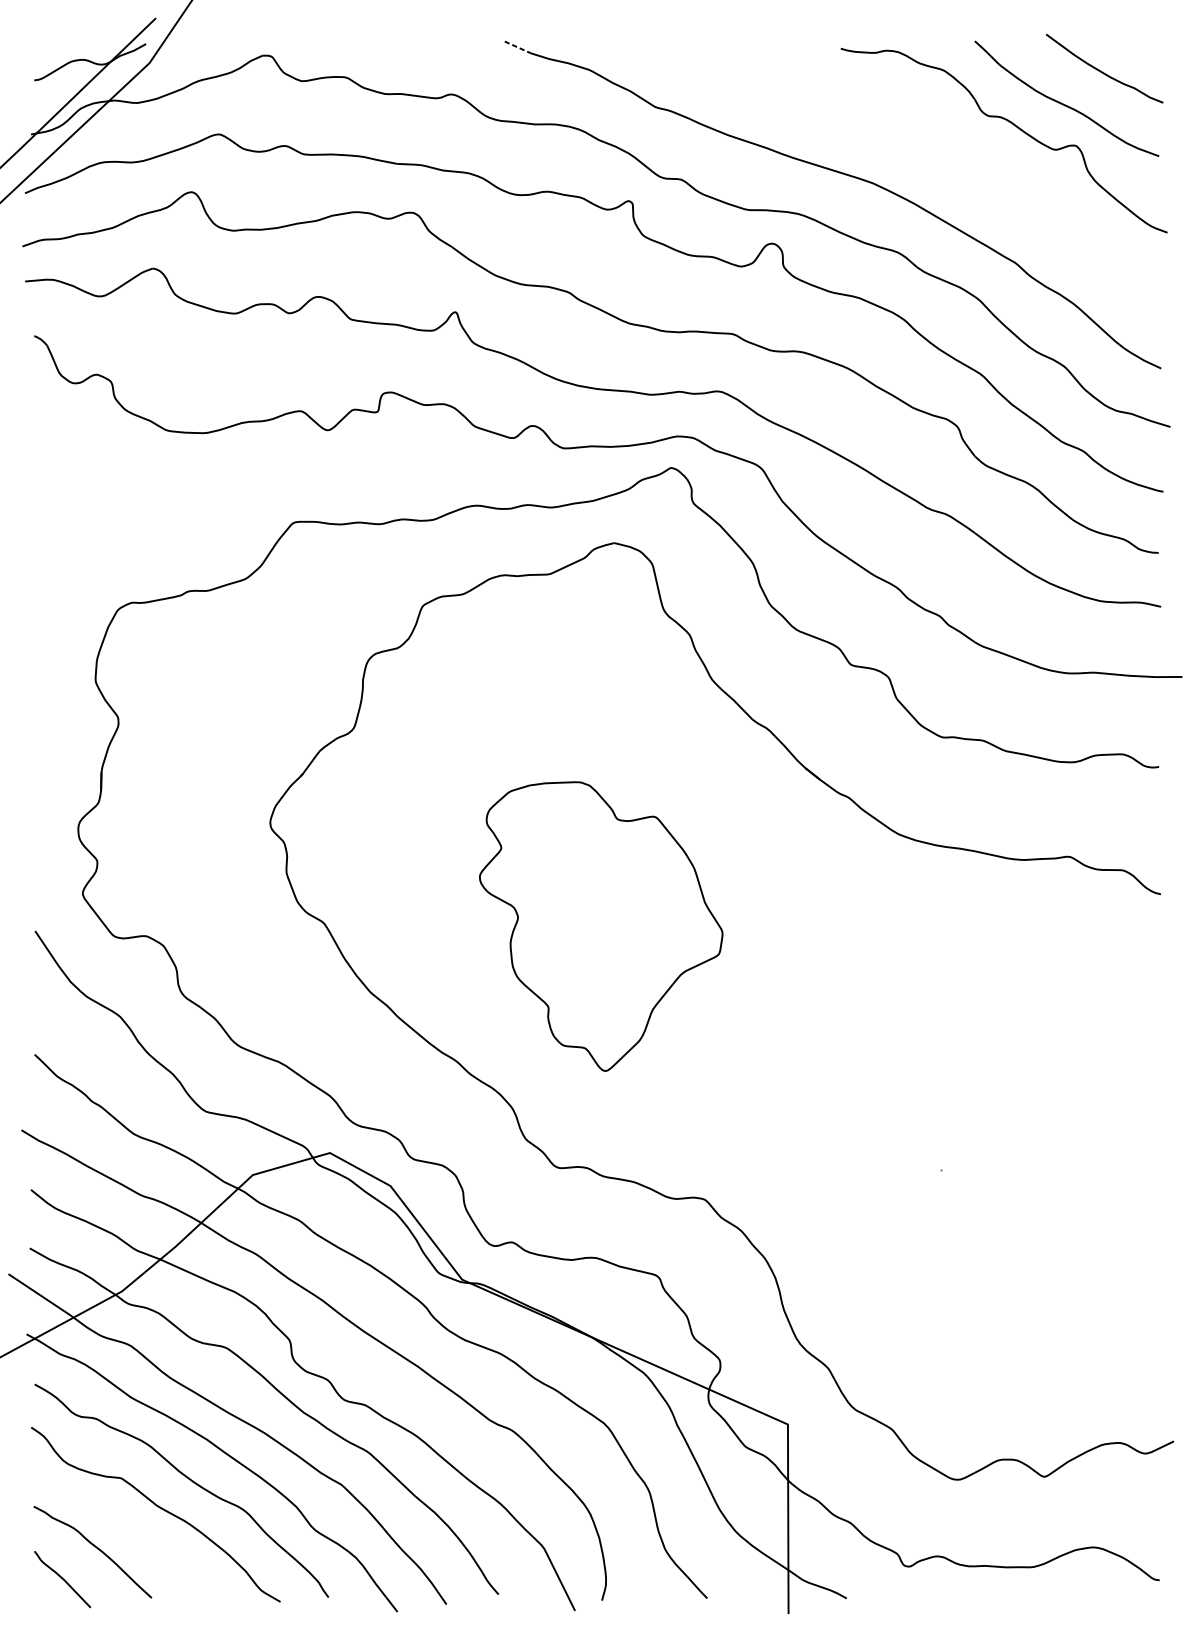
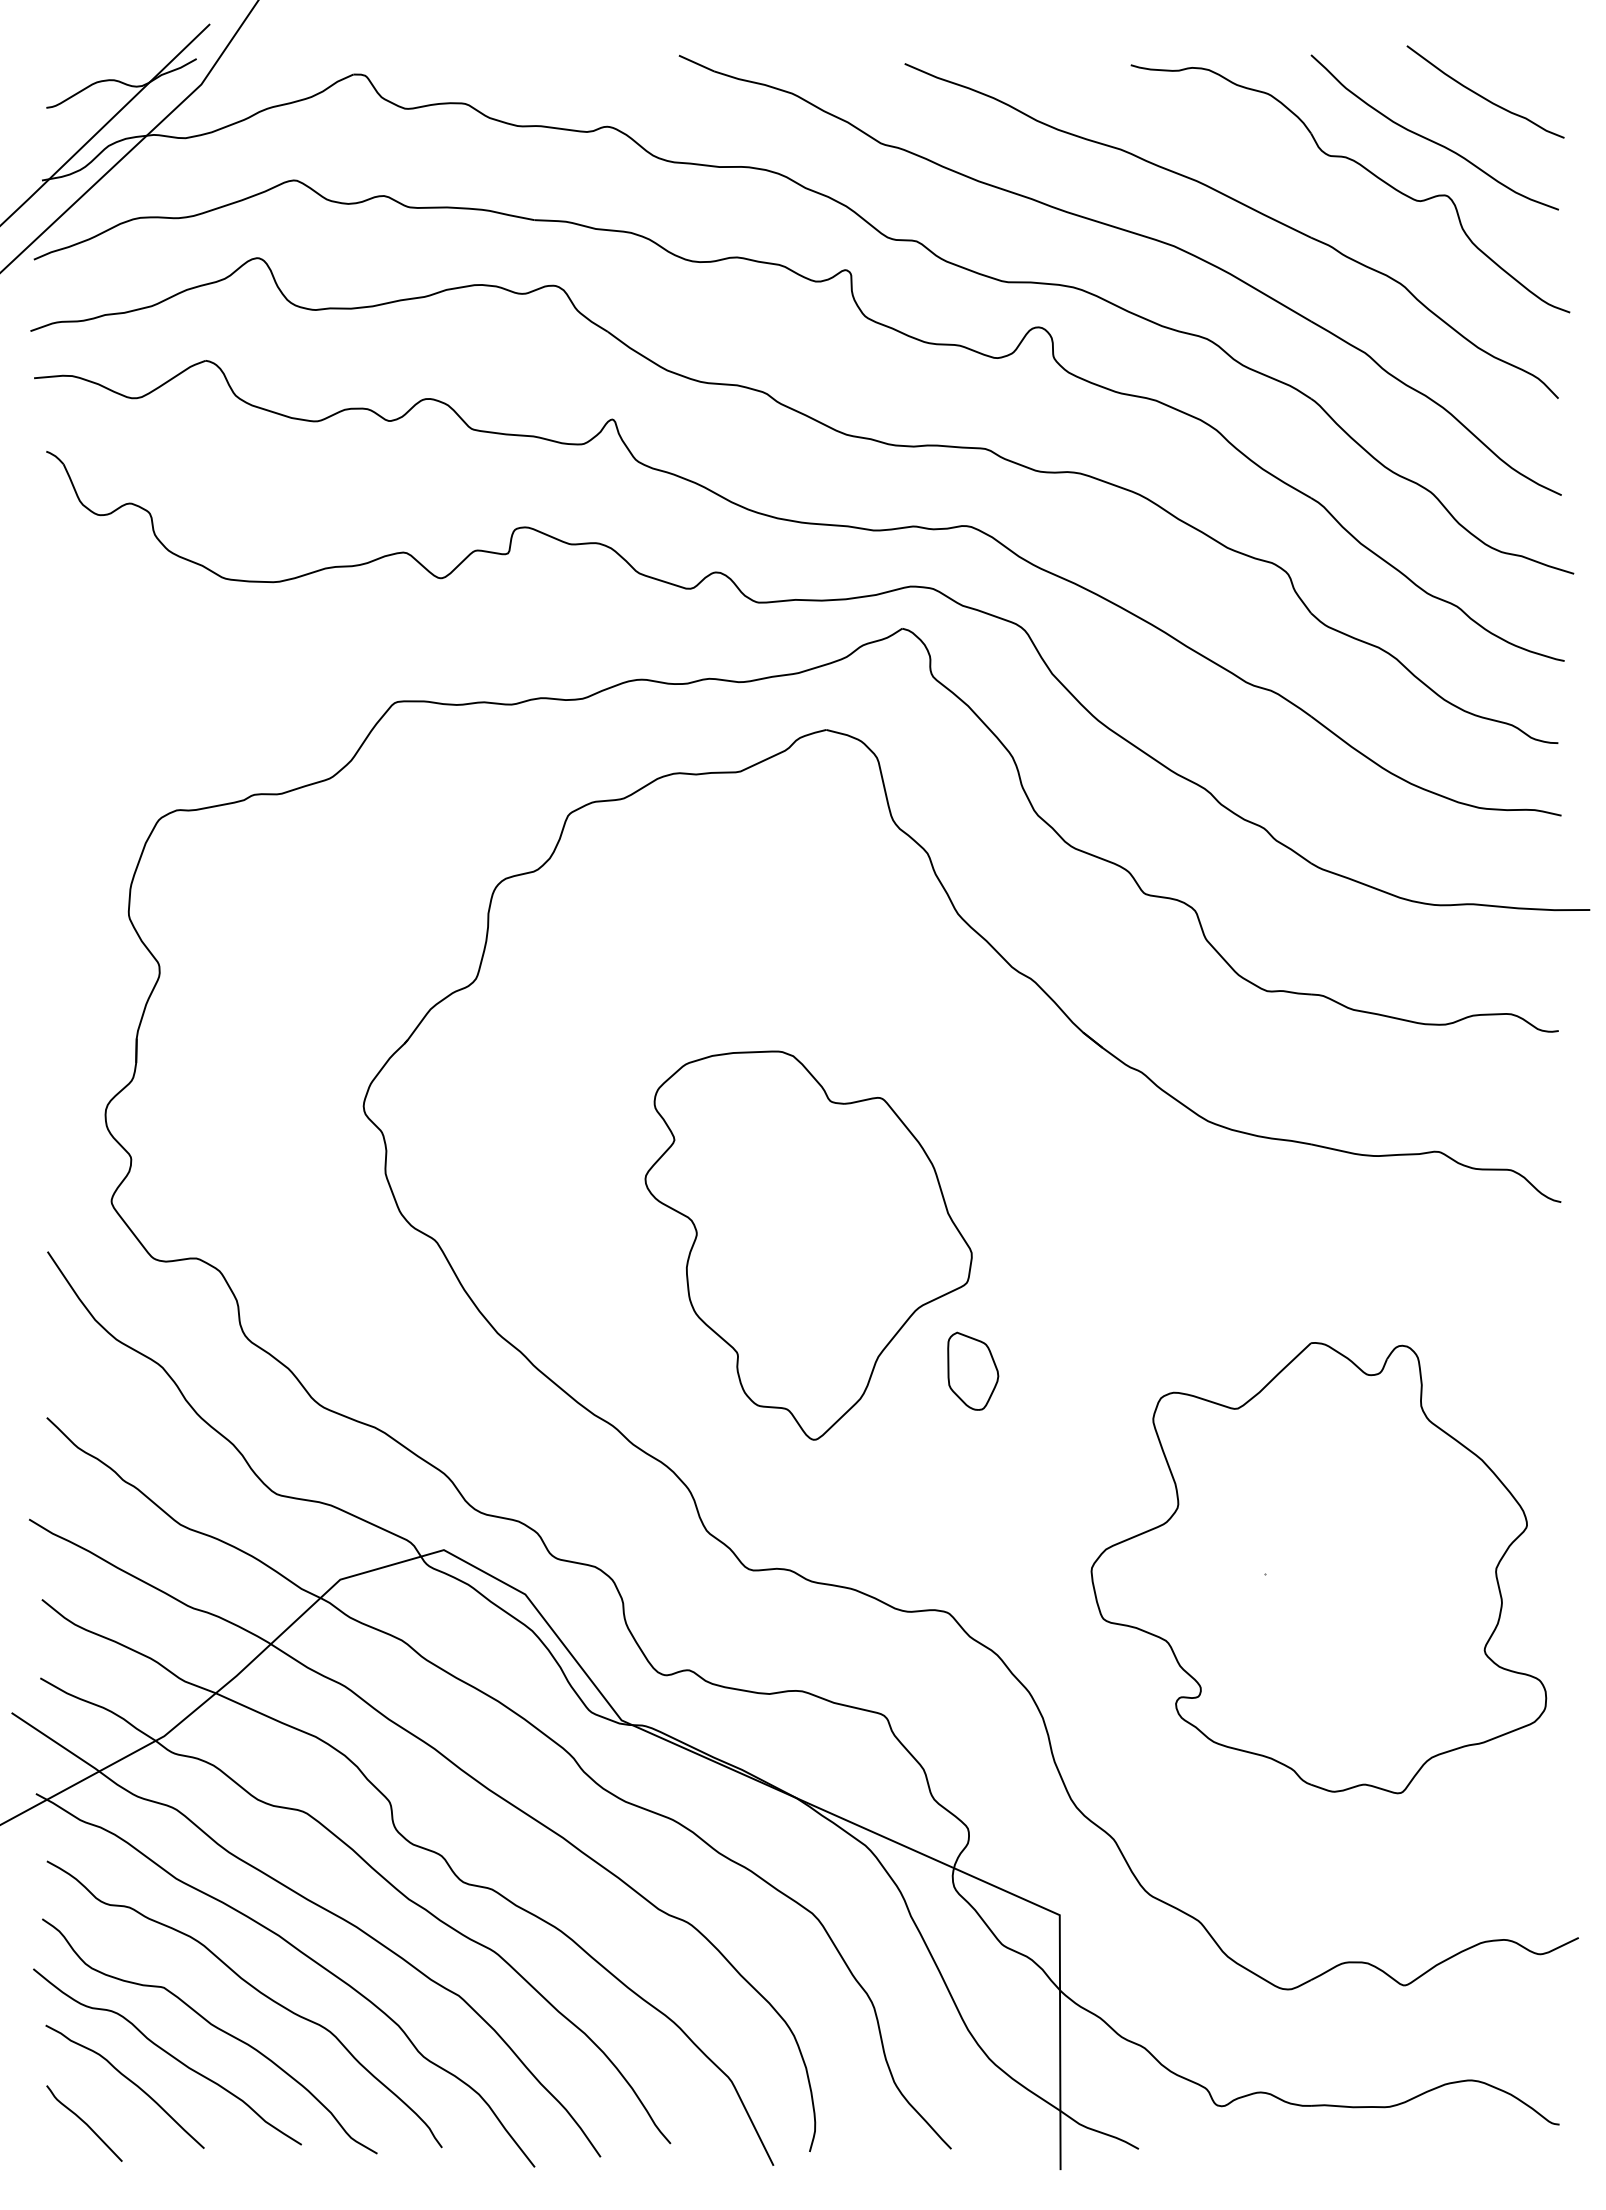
line: (518, 47) -> (697, 63), dashed -> solid
part: (924, 153) -> (1243, 205), added
part: (723, 1019) -> (973, 1370), added
part: (980, 1166) -> (1318, 1568), added
curve: (124, 1528) -> (167, 2054), added

